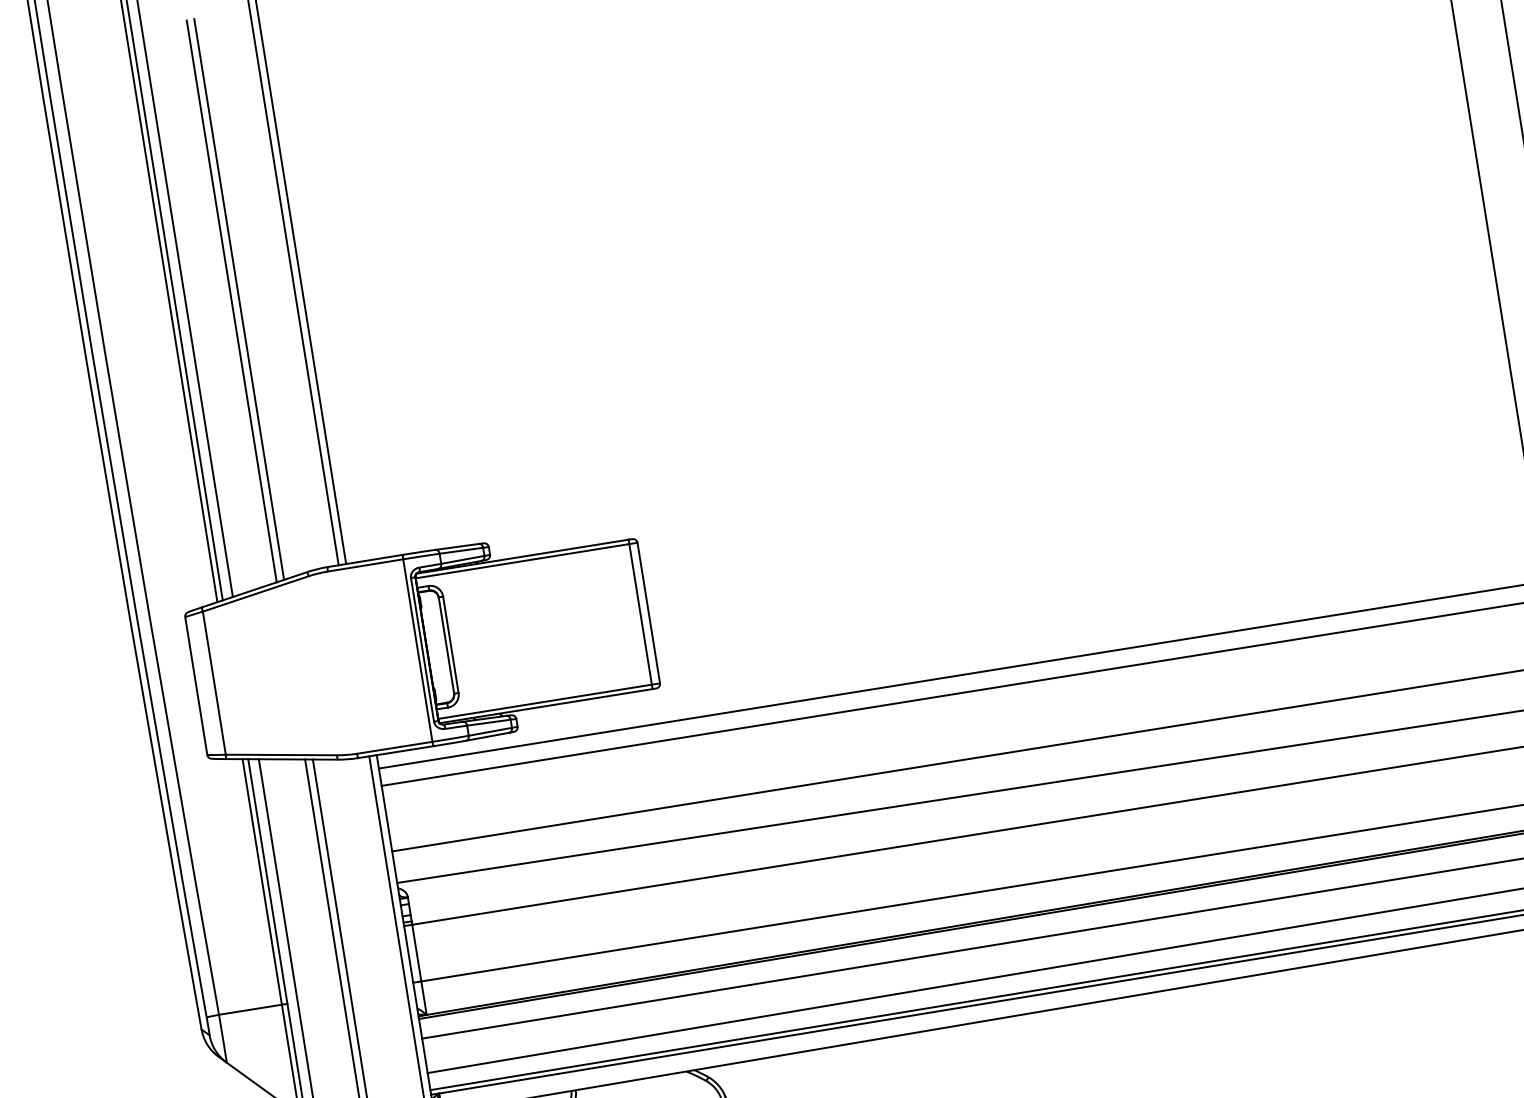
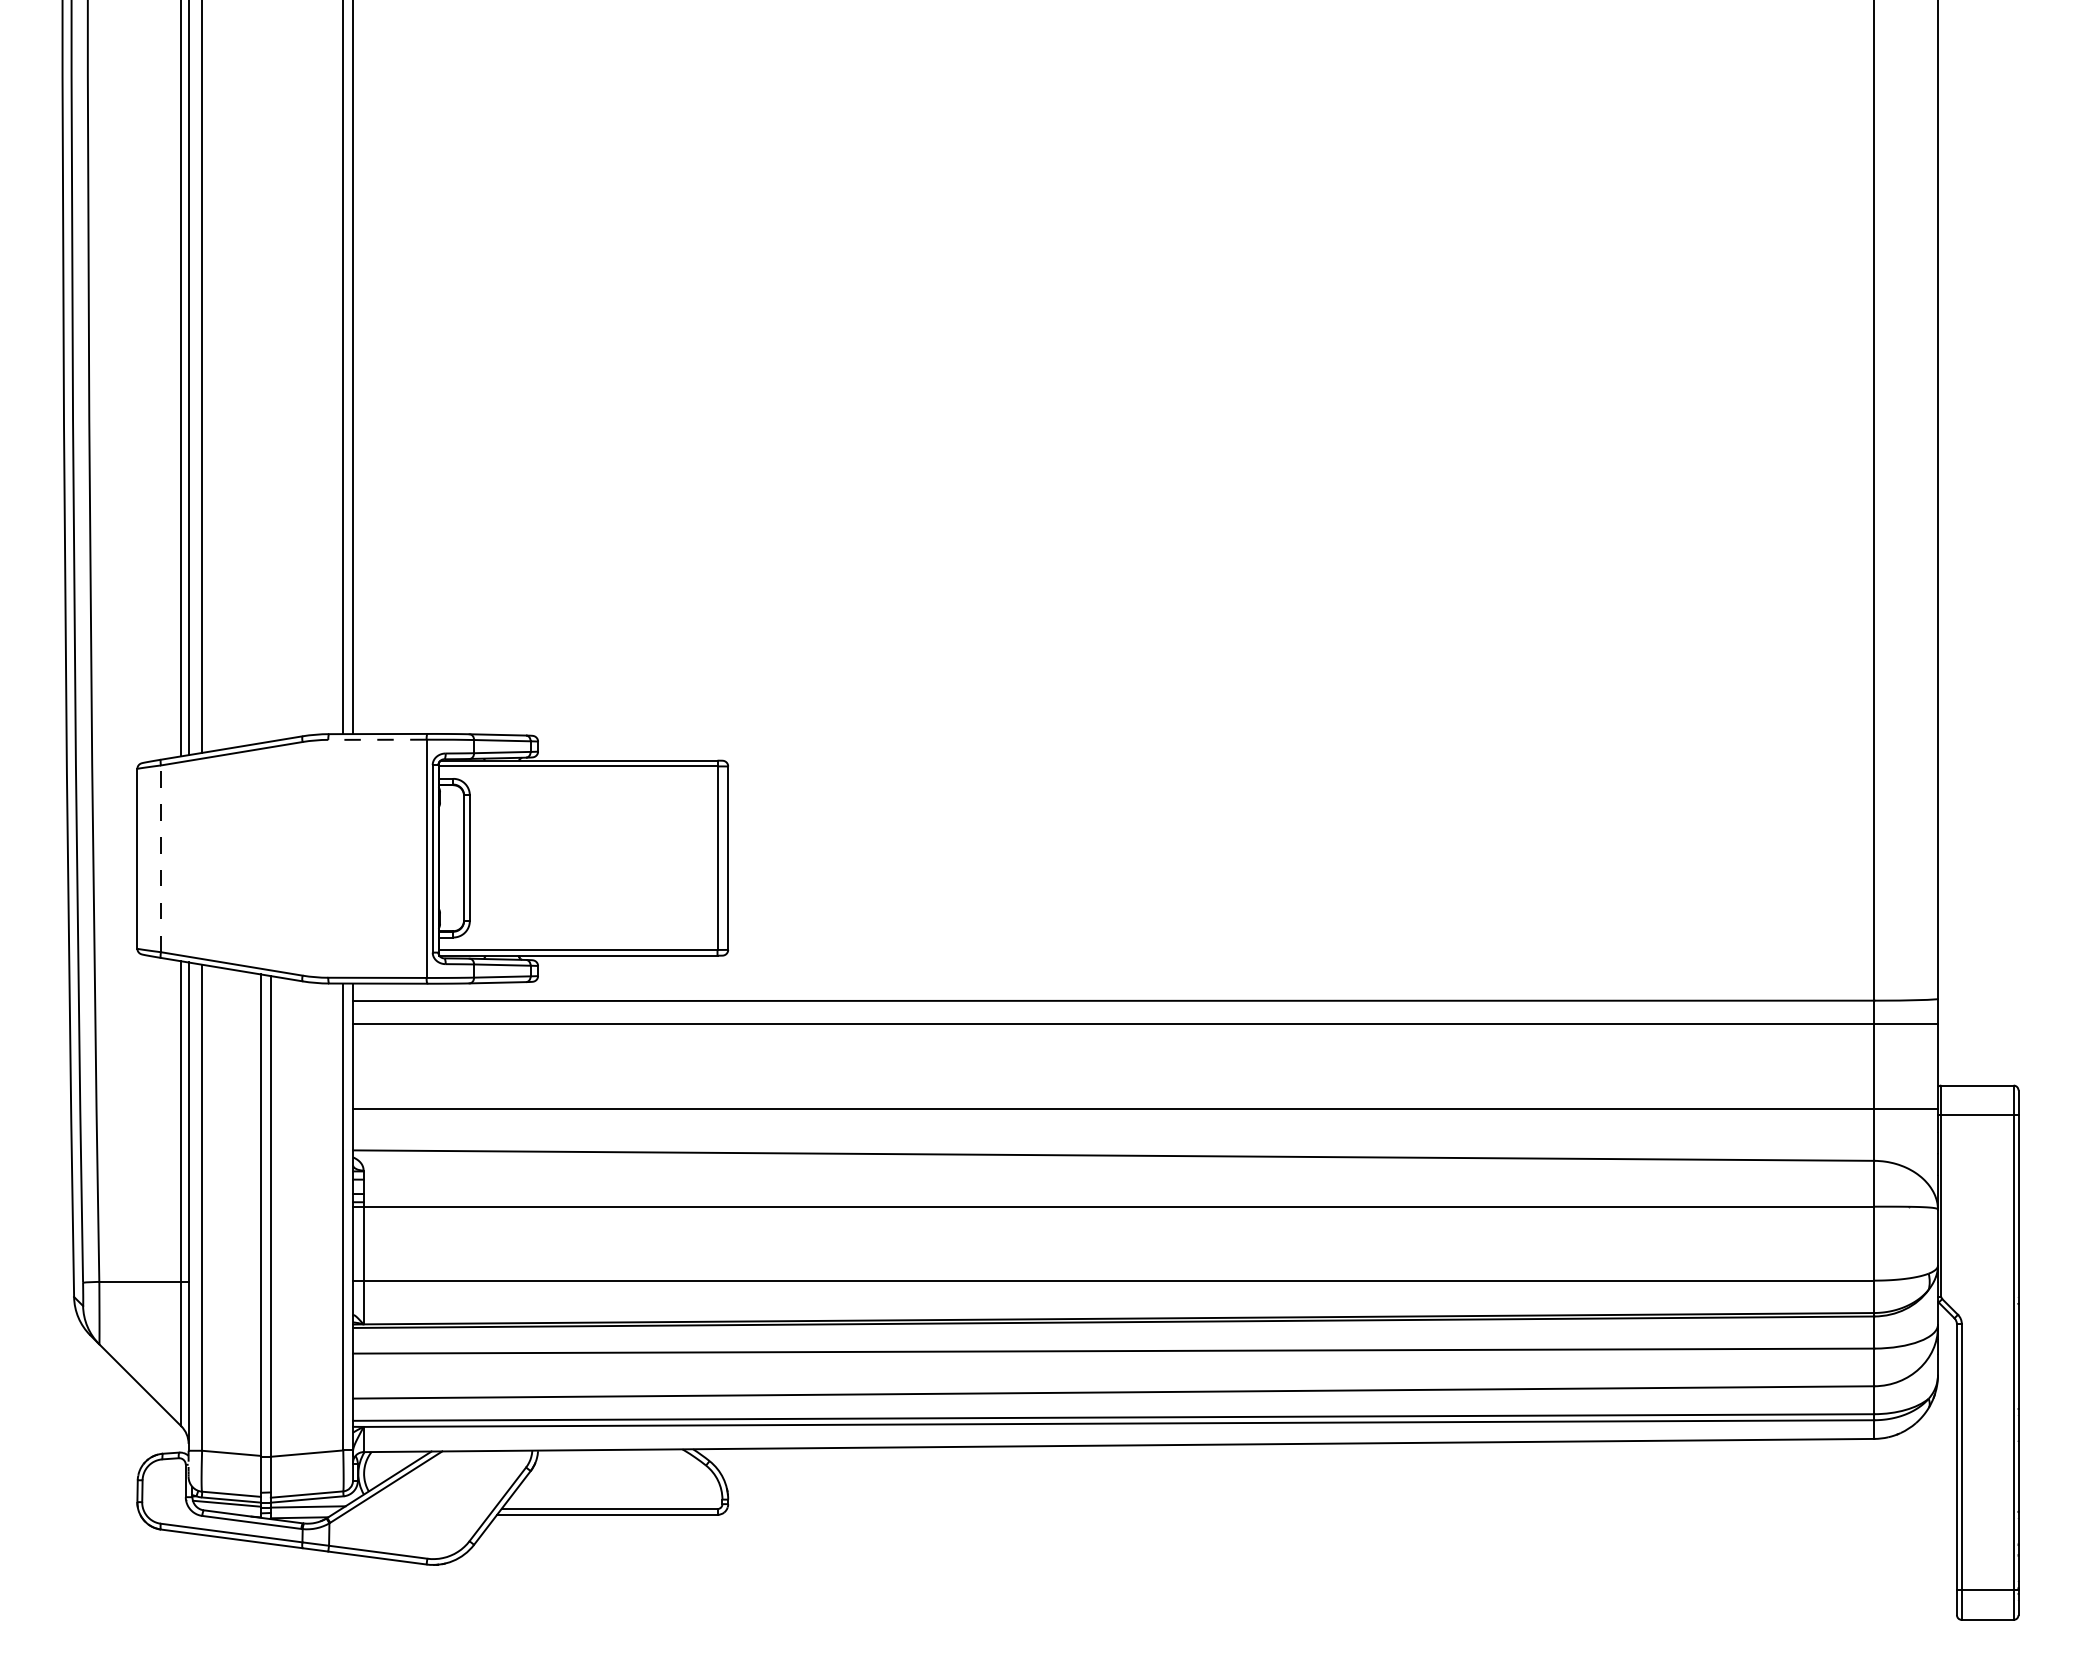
line: (238, 299) -> (270, 375), removed
line: (231, 301) -> (260, 376), removed
line: (364, 565) -> (376, 739), solid -> dashed
line: (213, 682) -> (160, 858), solid -> dashed

